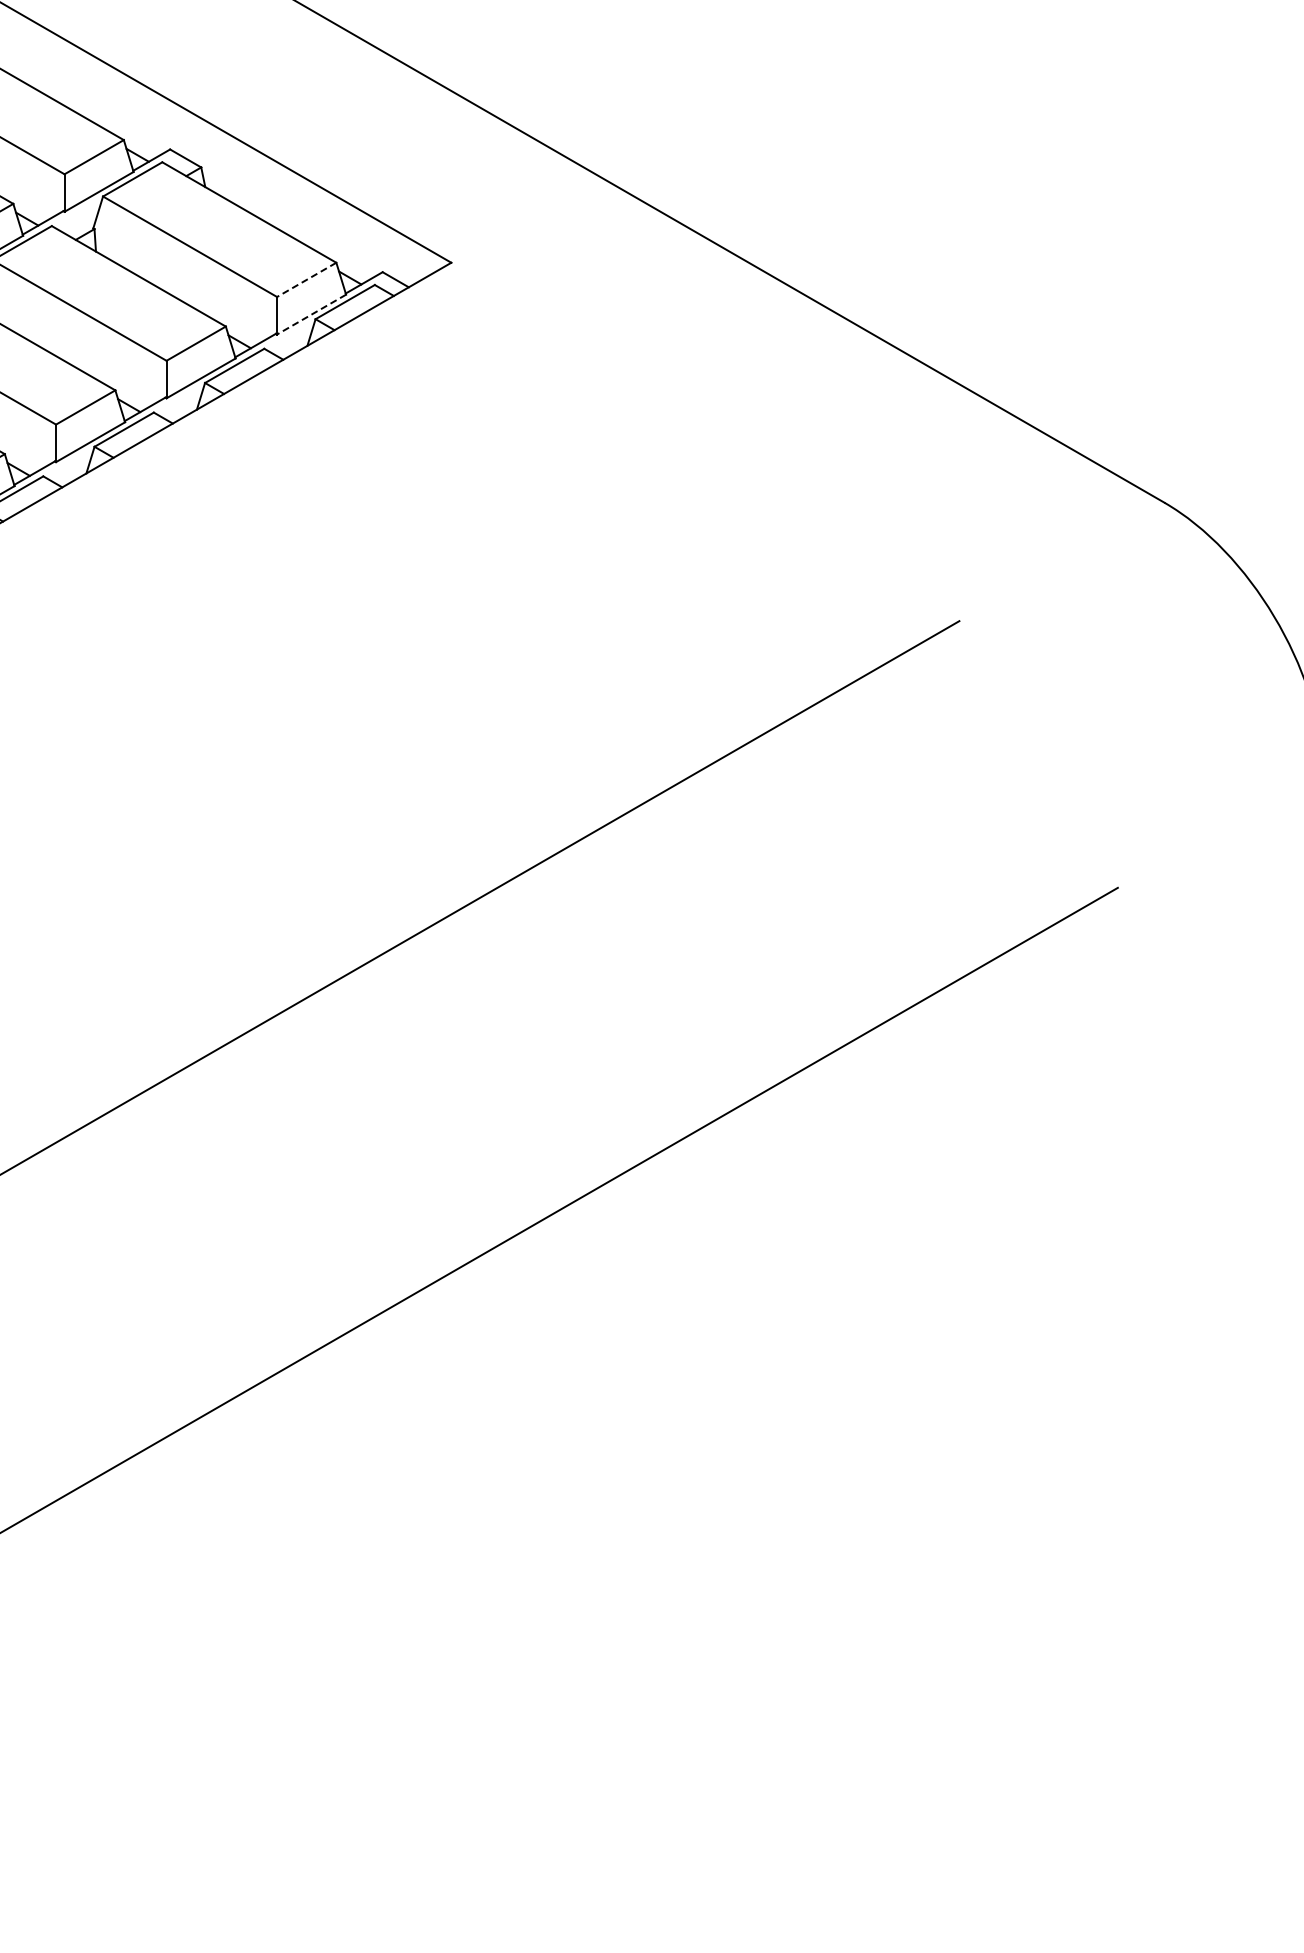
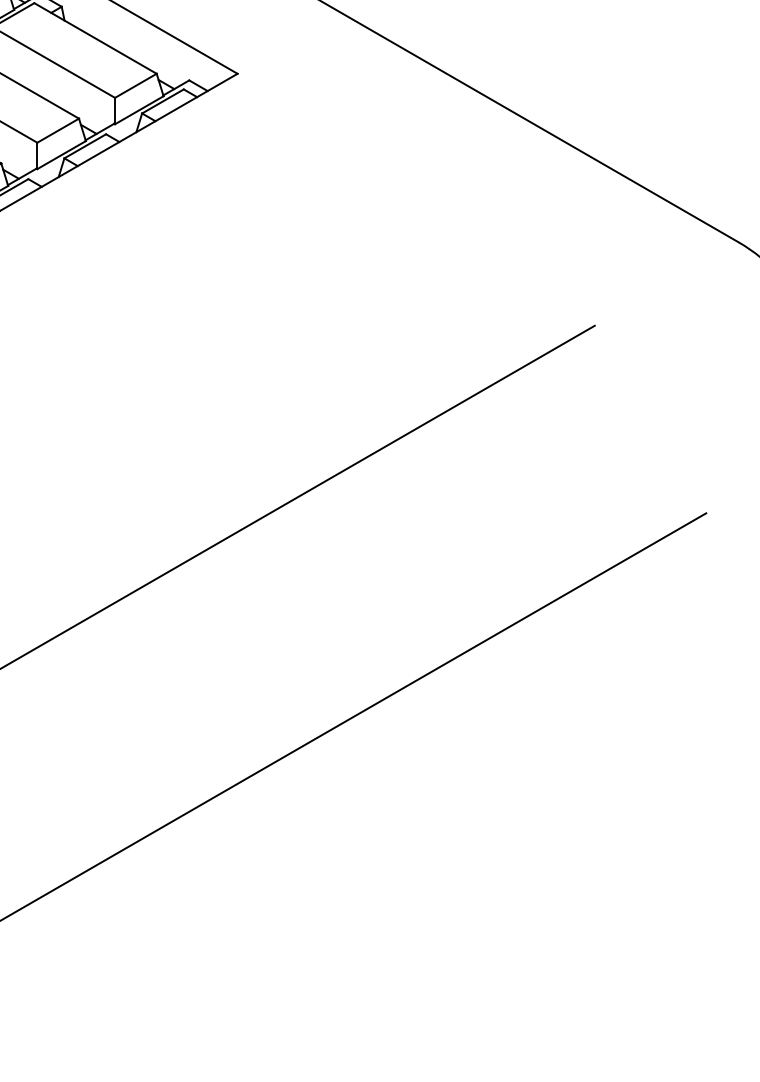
line: (306, 280) -> (135, 86), dashed -> solid
line: (311, 314) -> (139, 110), dashed -> solid

